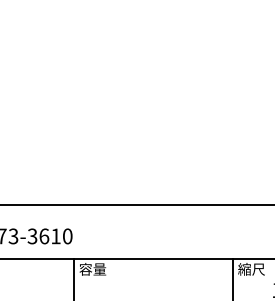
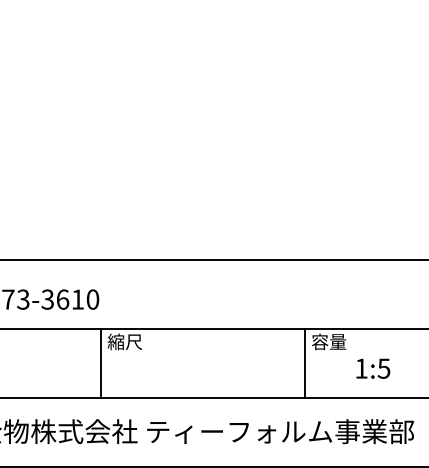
text: (92, 269) -> (124, 341), 容量 -> 縮尺
text: (251, 269) -> (328, 341), 縮尺 -> 容量

